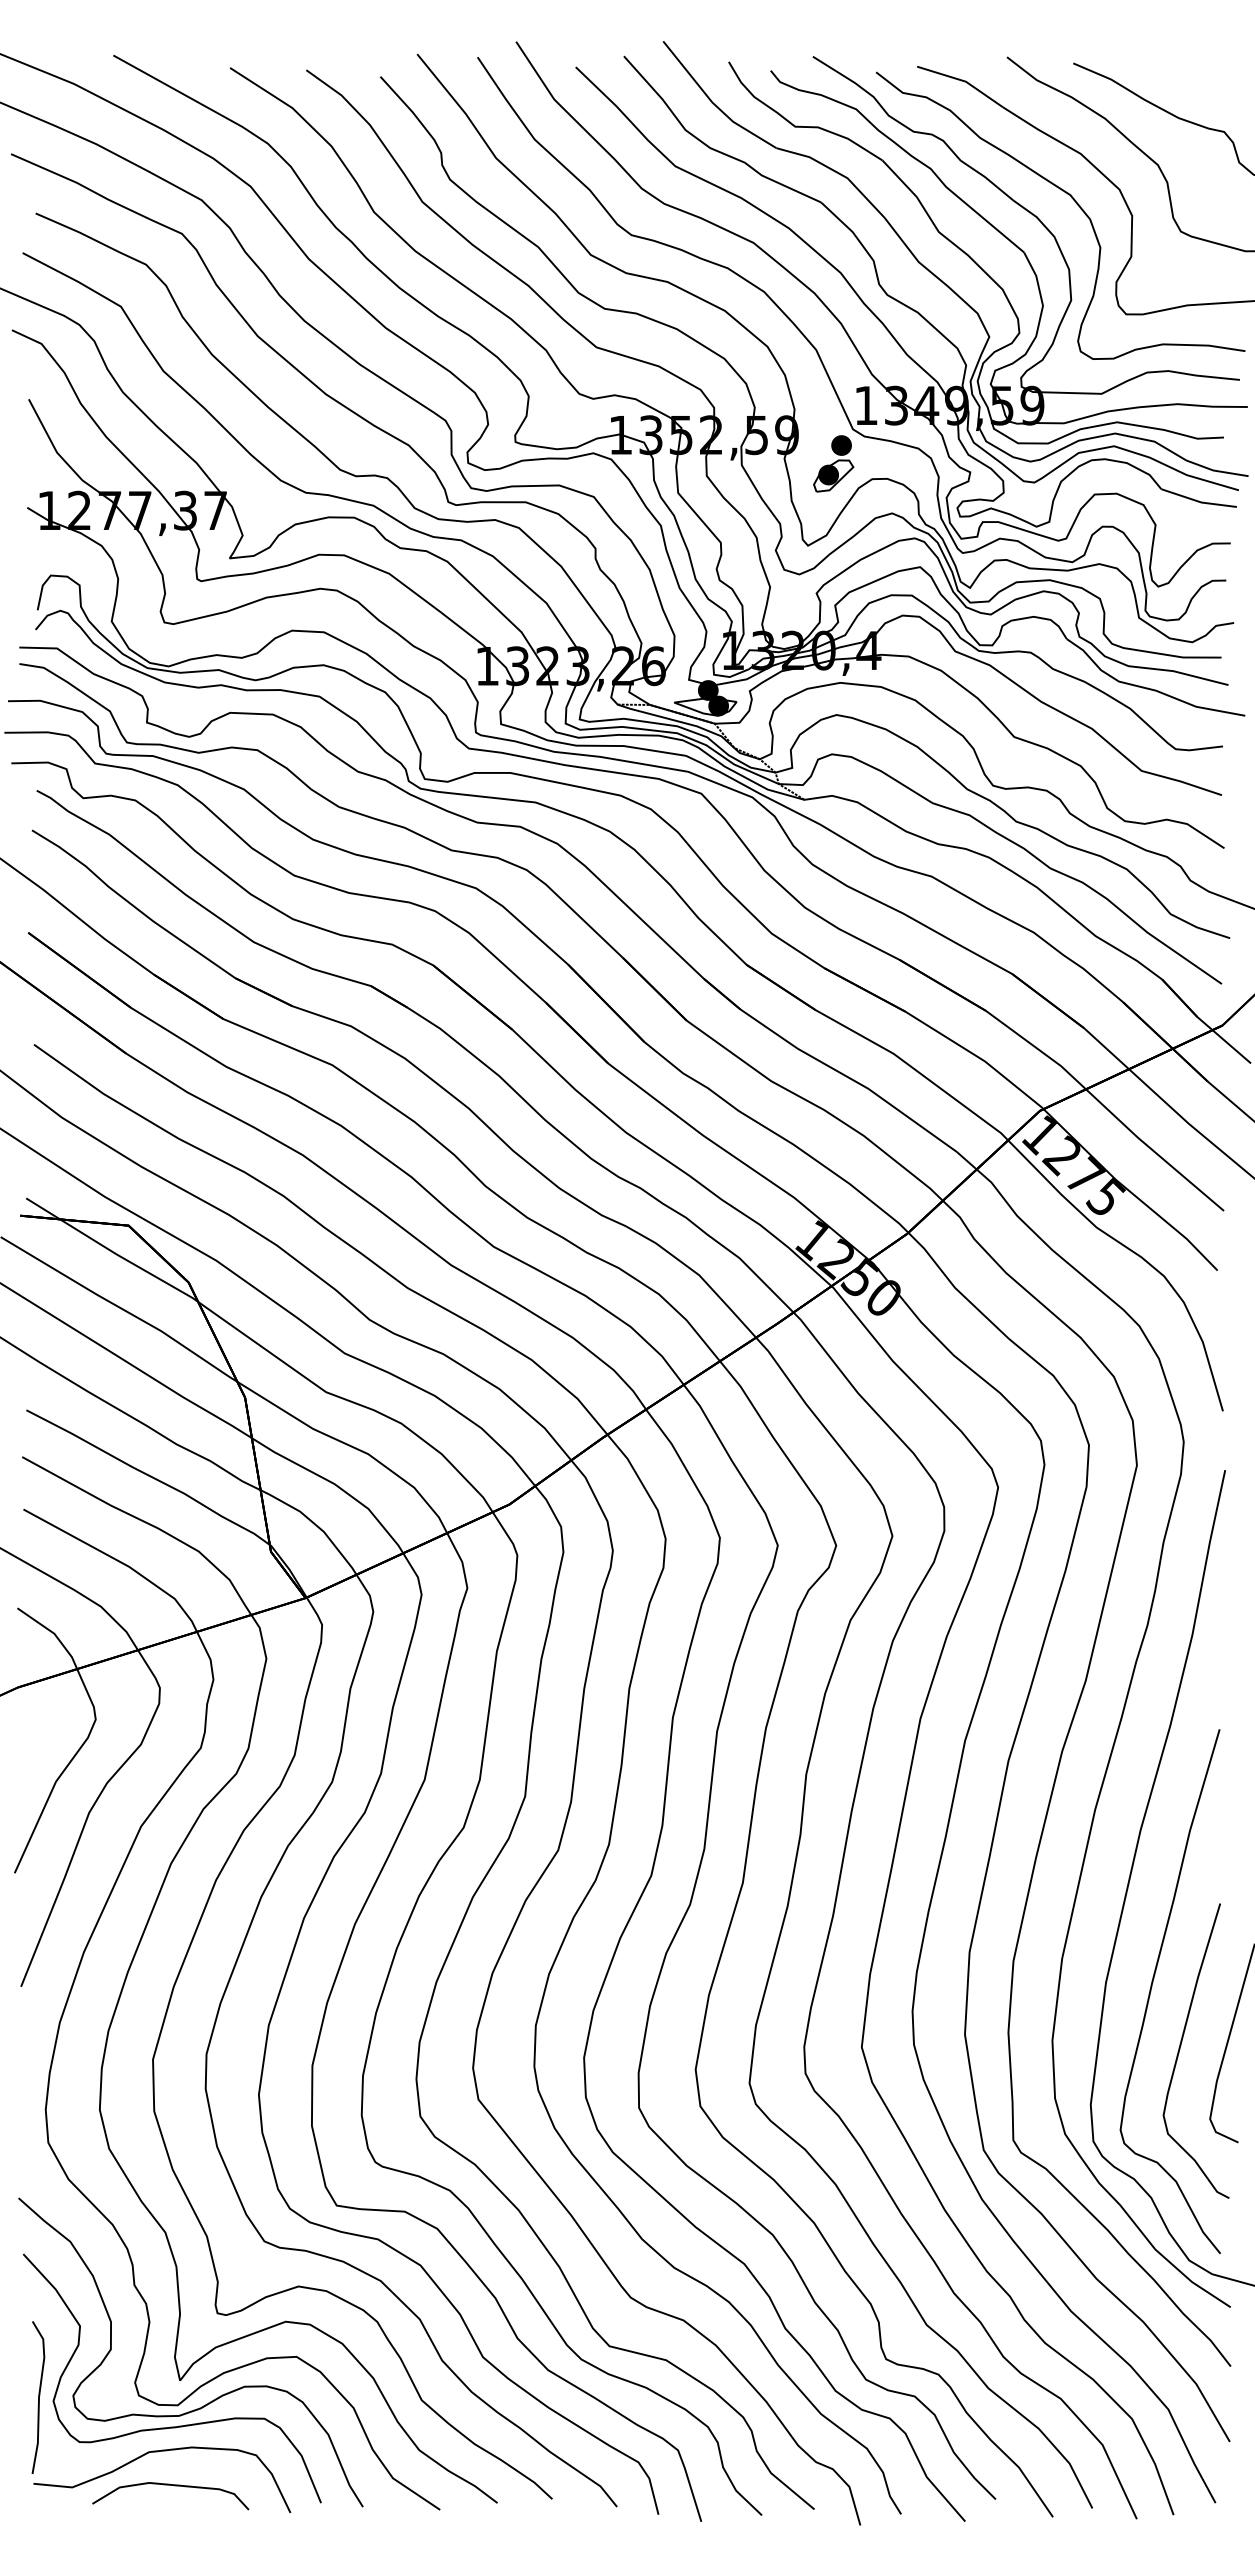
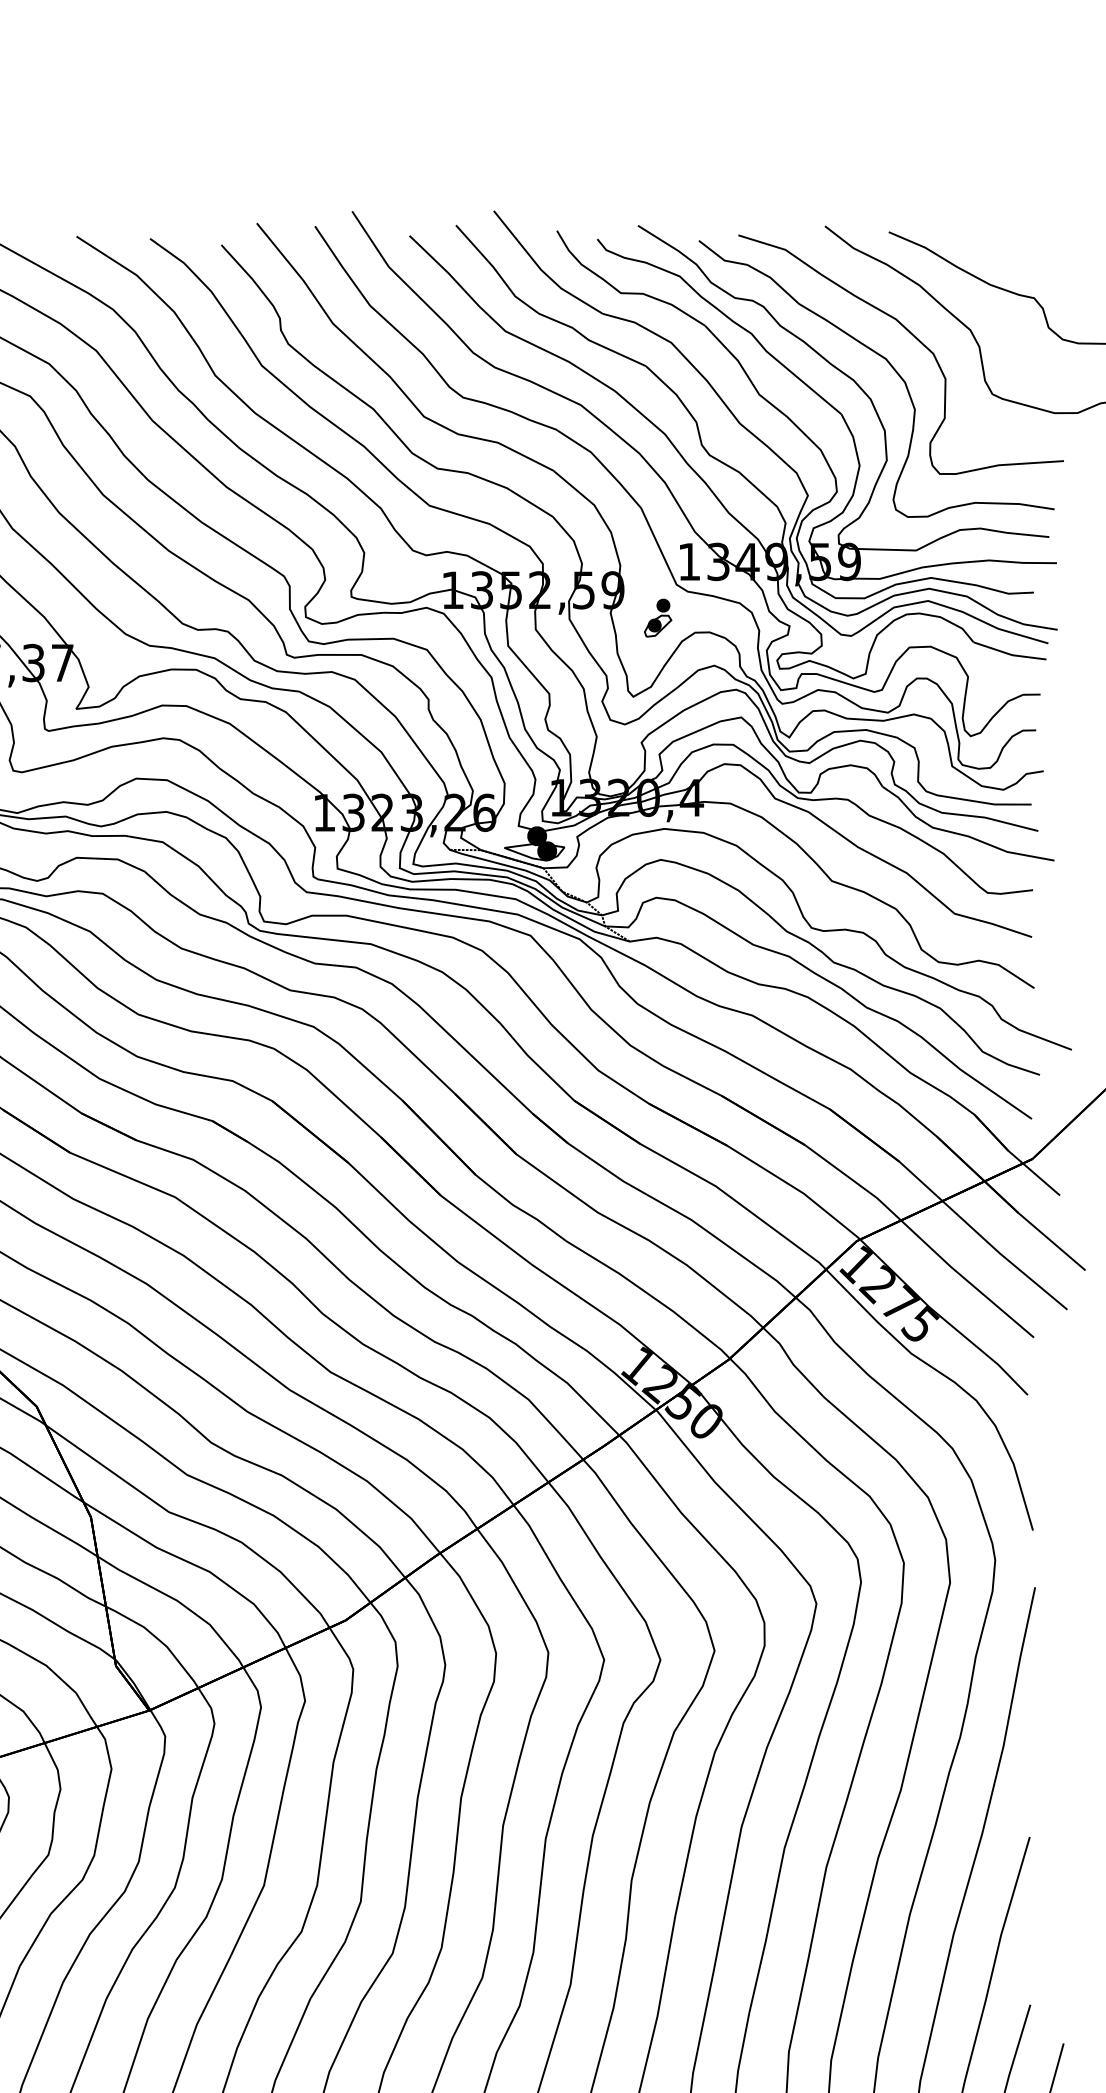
part: (833, 463) -> (657, 617), size x0.7

